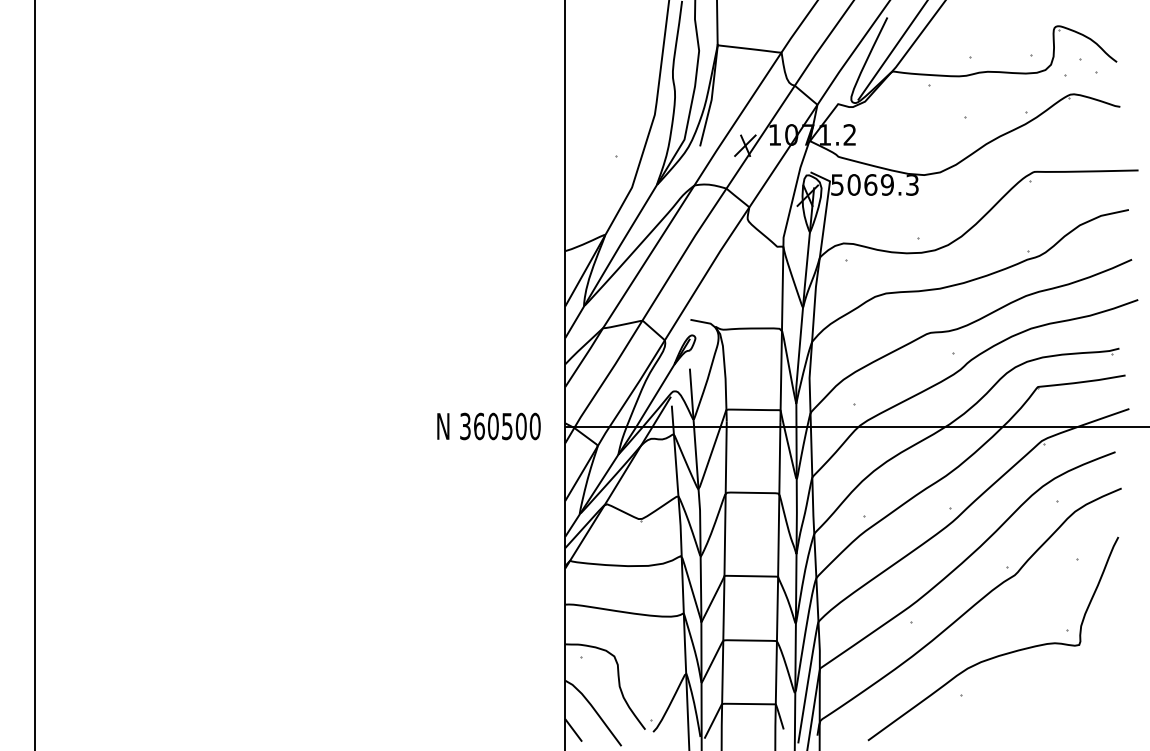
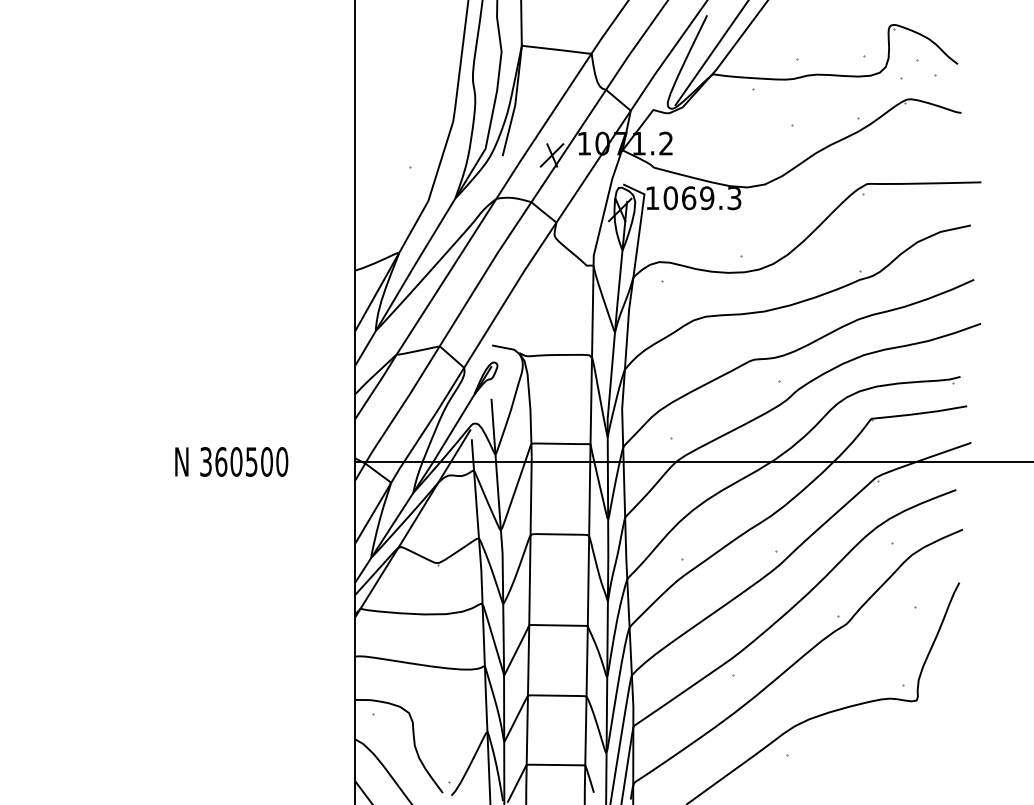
text: (837, 184) -> (652, 197), 5069.3 -> 1069.3
text: (488, 426) -> (231, 461), moved

